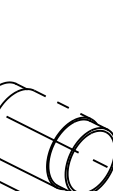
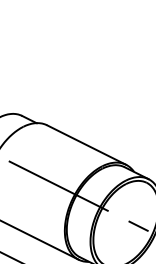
line: (63, 105) -> (87, 145), dashed -> solid

